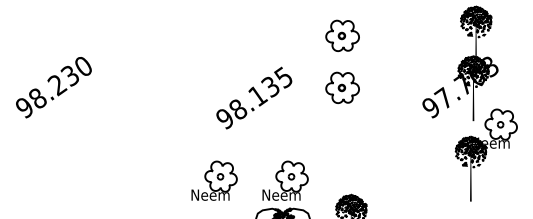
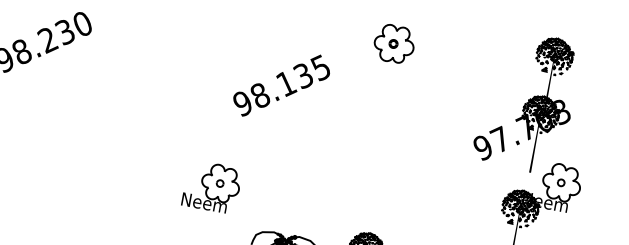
part: (342, 87) -> (383, 104), removed
text: (254, 97) -> (282, 85), moved
part: (285, 180) -> (295, 201), removed

